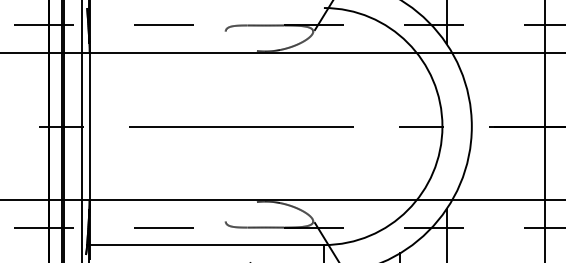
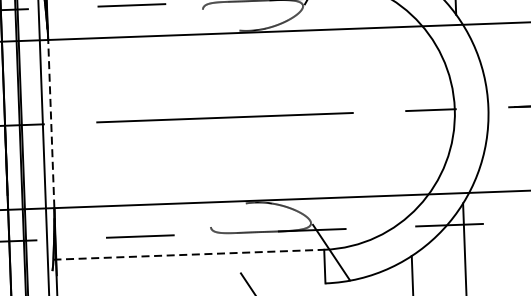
line: (89, 126) -> (51, 124), solid -> dashed
line: (206, 245) -> (189, 255), solid -> dashed

